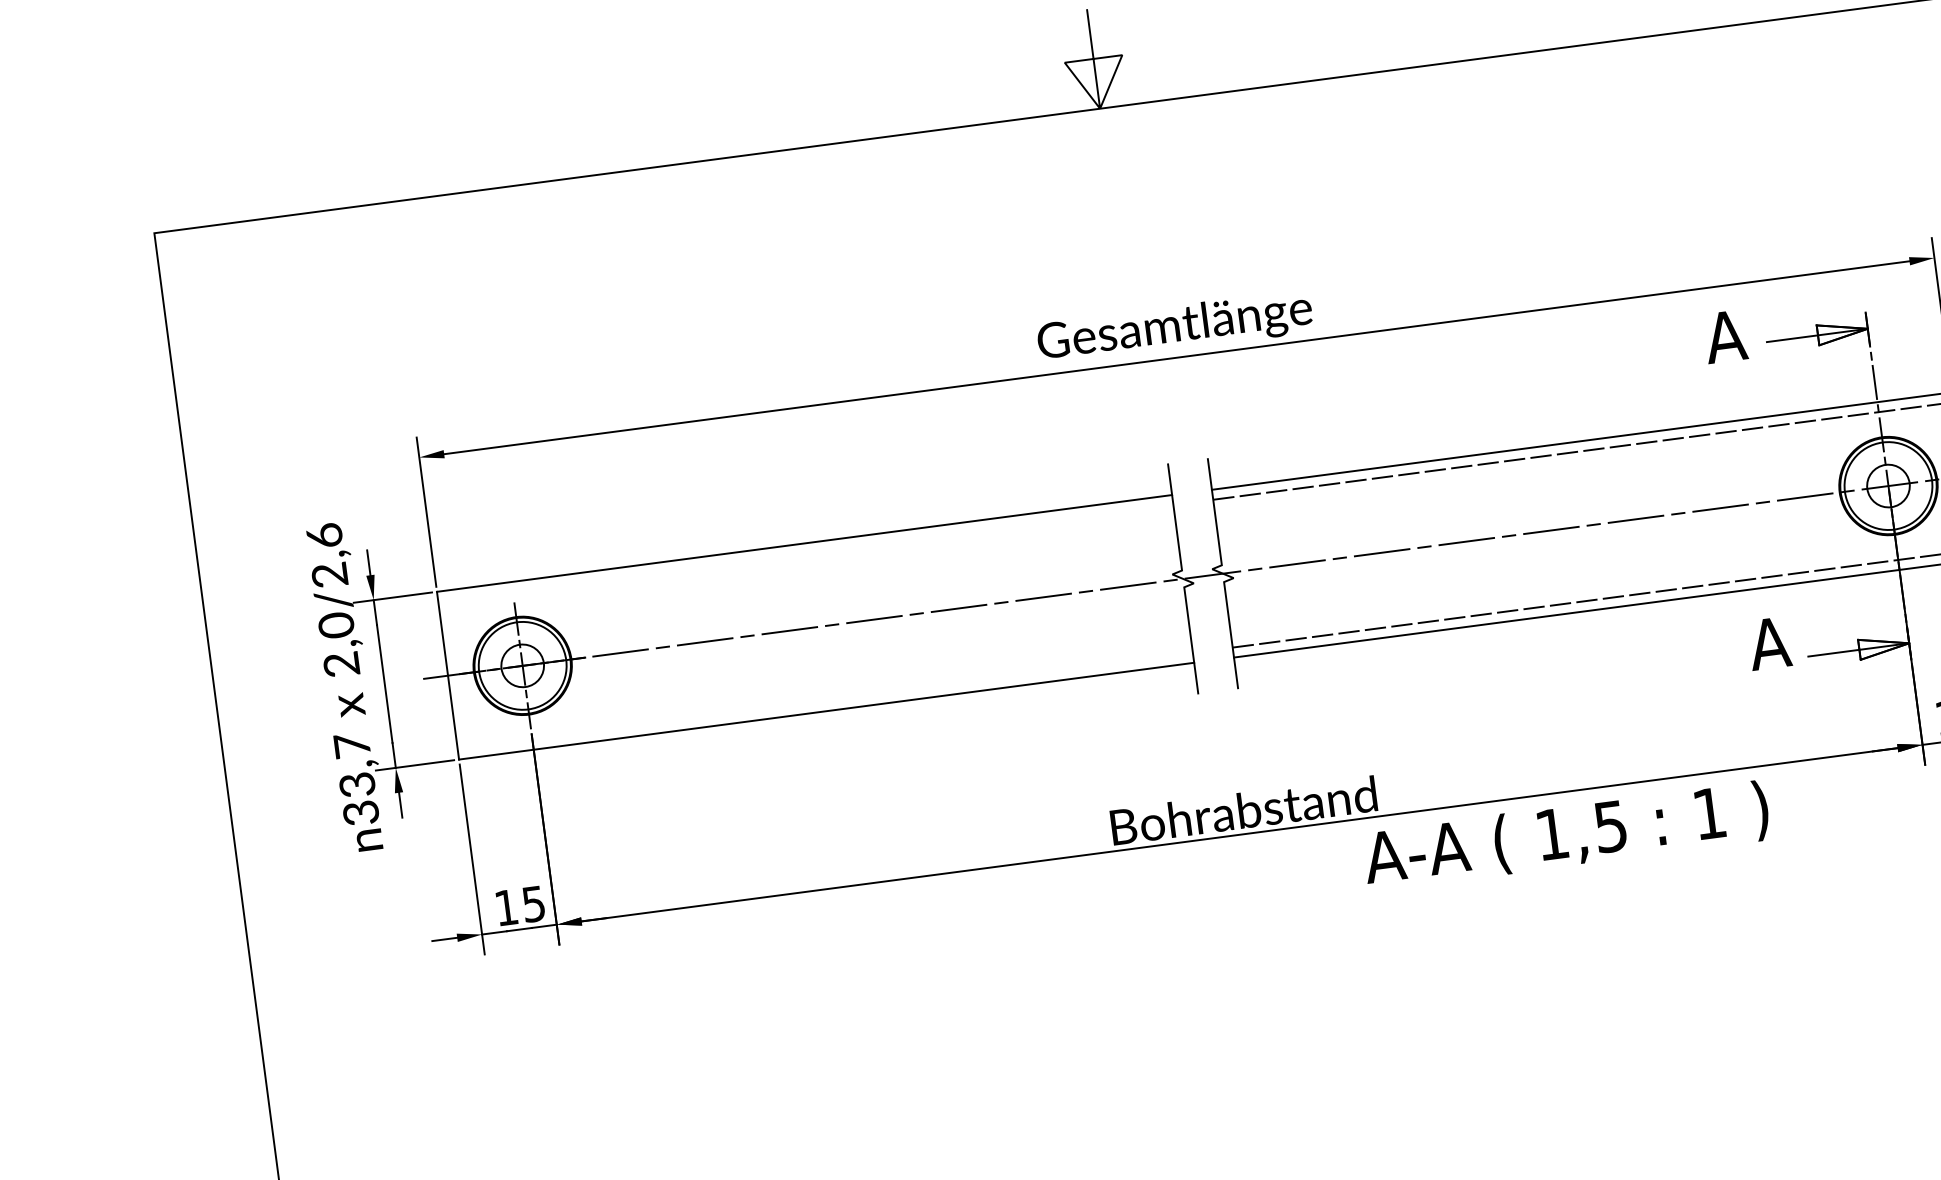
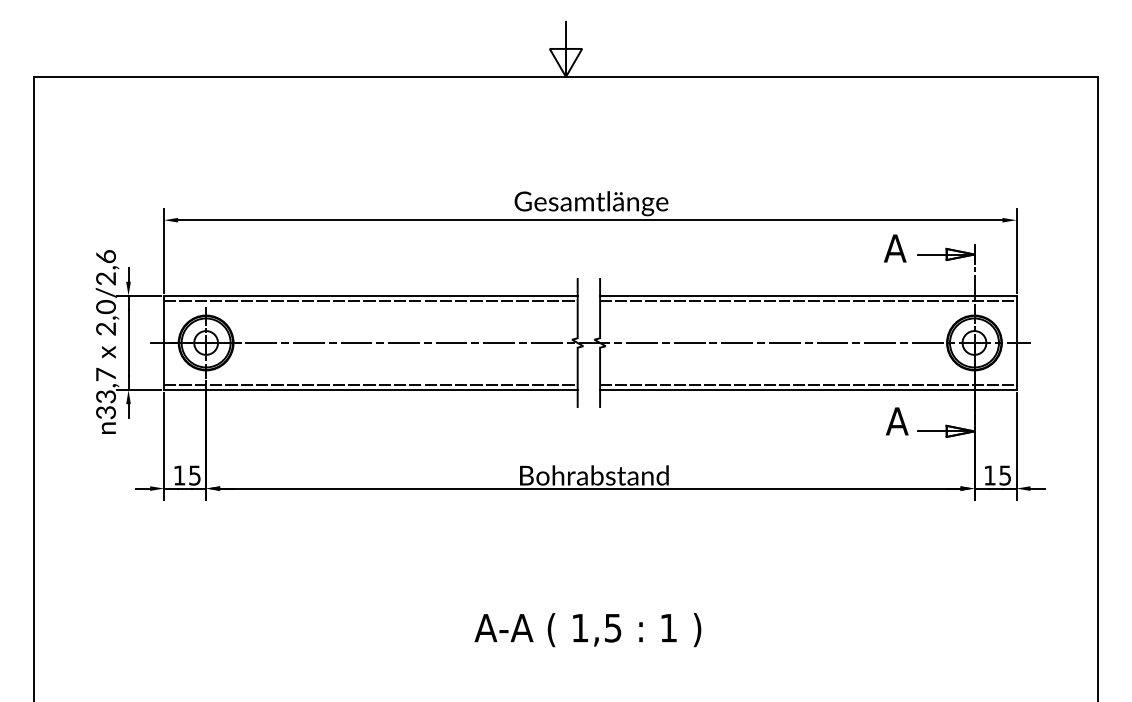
line: (805, 553) -> (370, 301), added
line: (824, 701) -> (370, 384), added
text: (1565, 836) -> (587, 630), moved

